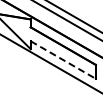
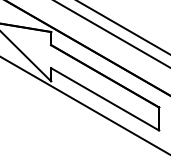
line: (63, 60) -> (105, 100), dashed -> solid

